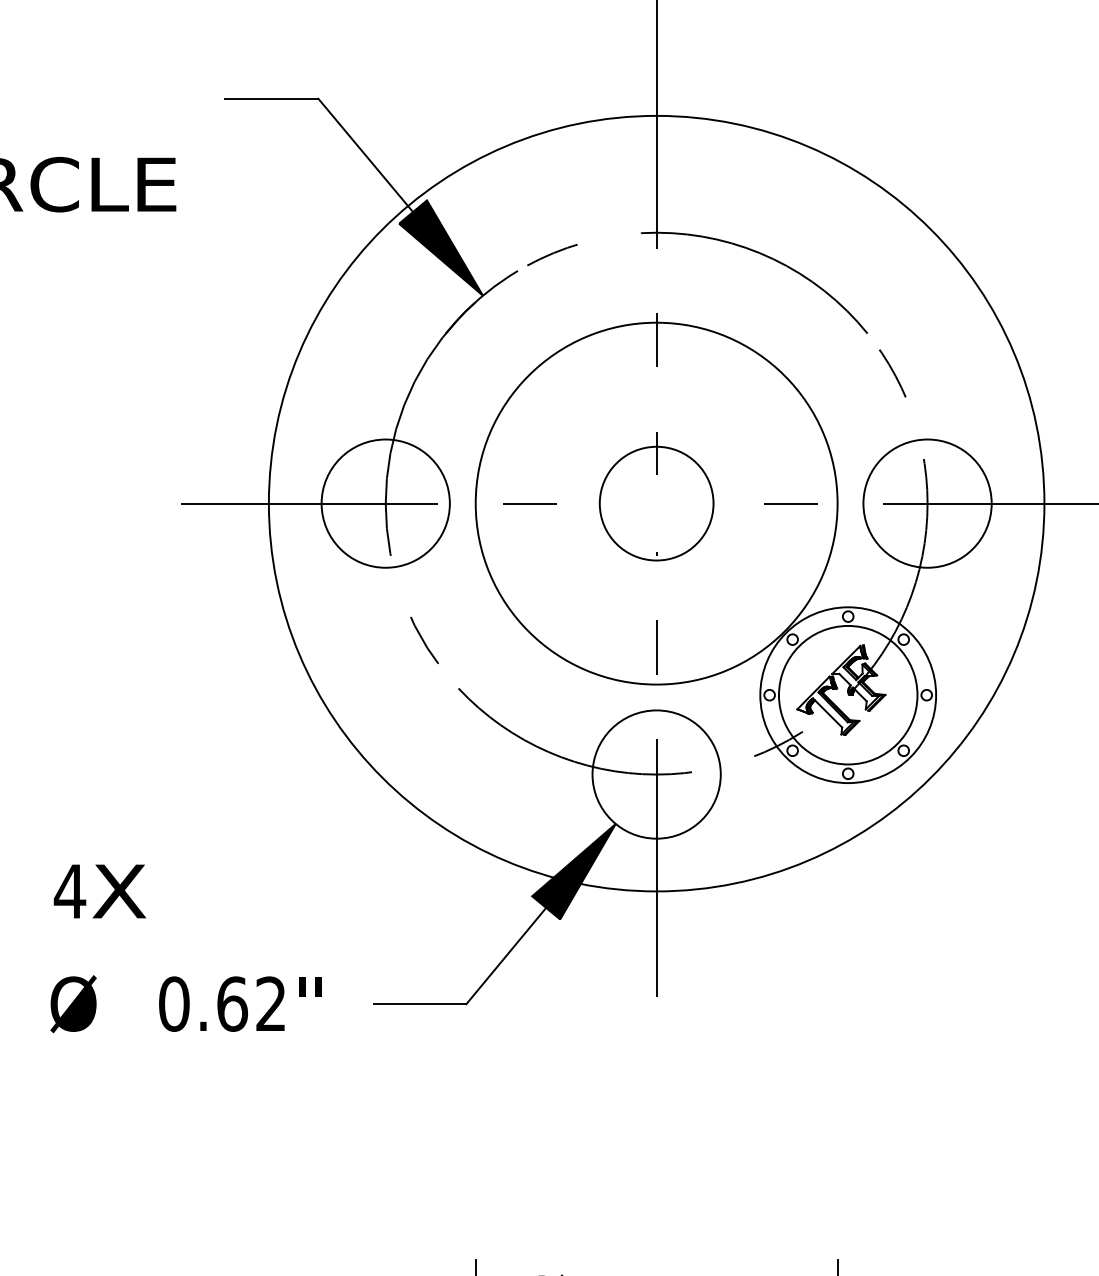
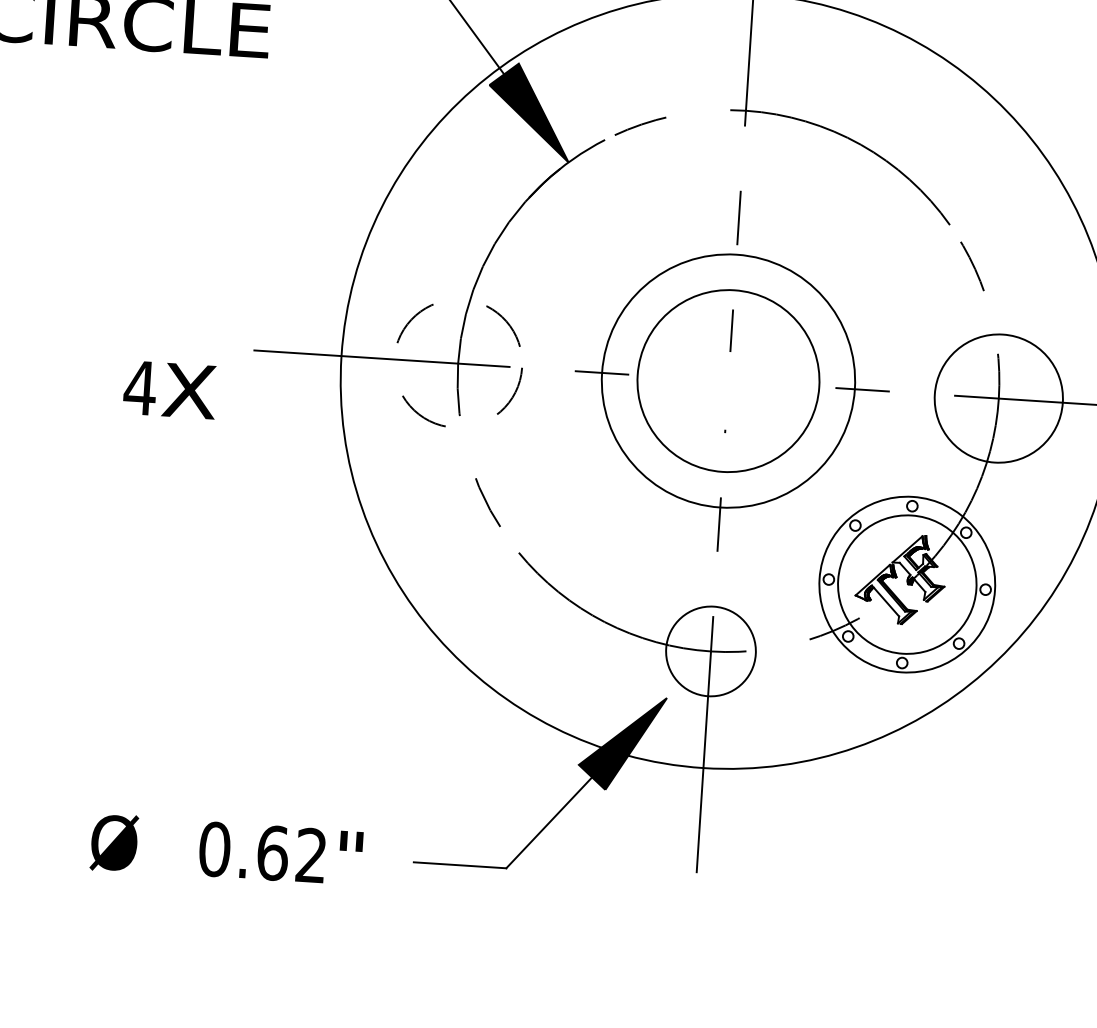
circle: (385, 503) -> (457, 363), solid -> dashed
circle: (656, 503) -> (728, 380), size x0.7
circle: (656, 503) -> (728, 380), size x1.6
circle: (656, 774) -> (710, 651), size x0.7
text: (99, 891) -> (169, 389), moved

